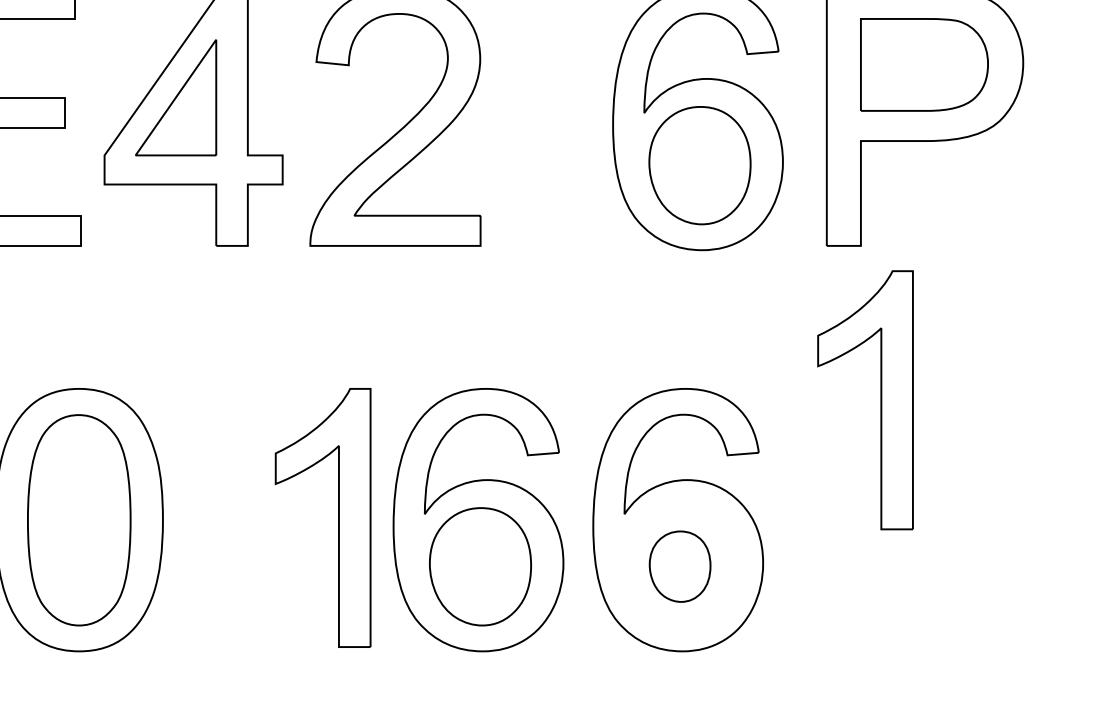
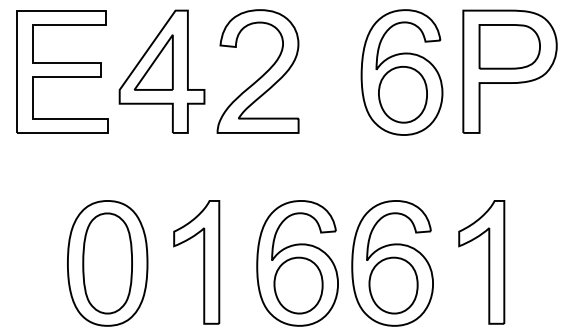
part: (879, 400) -> (488, 262), moved
part: (337, 518) -> (203, 262), moved
part: (680, 566) -> (393, 285), size x1.67

